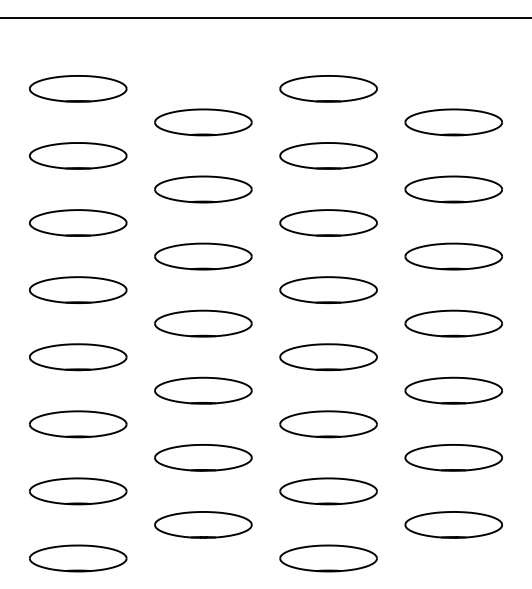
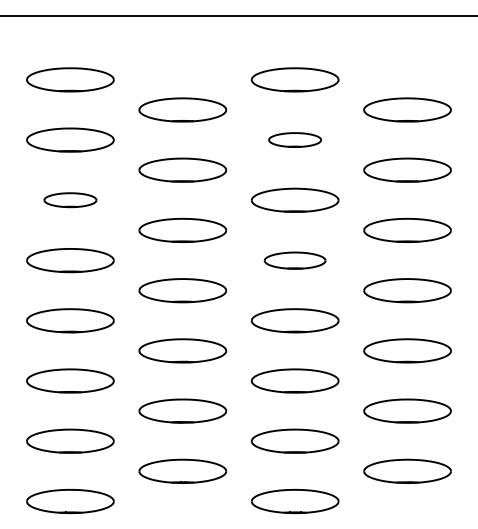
part: (327, 155) -> (294, 139), size x0.6
part: (78, 222) -> (70, 199), size x0.6
part: (327, 290) -> (294, 260), size x0.7

